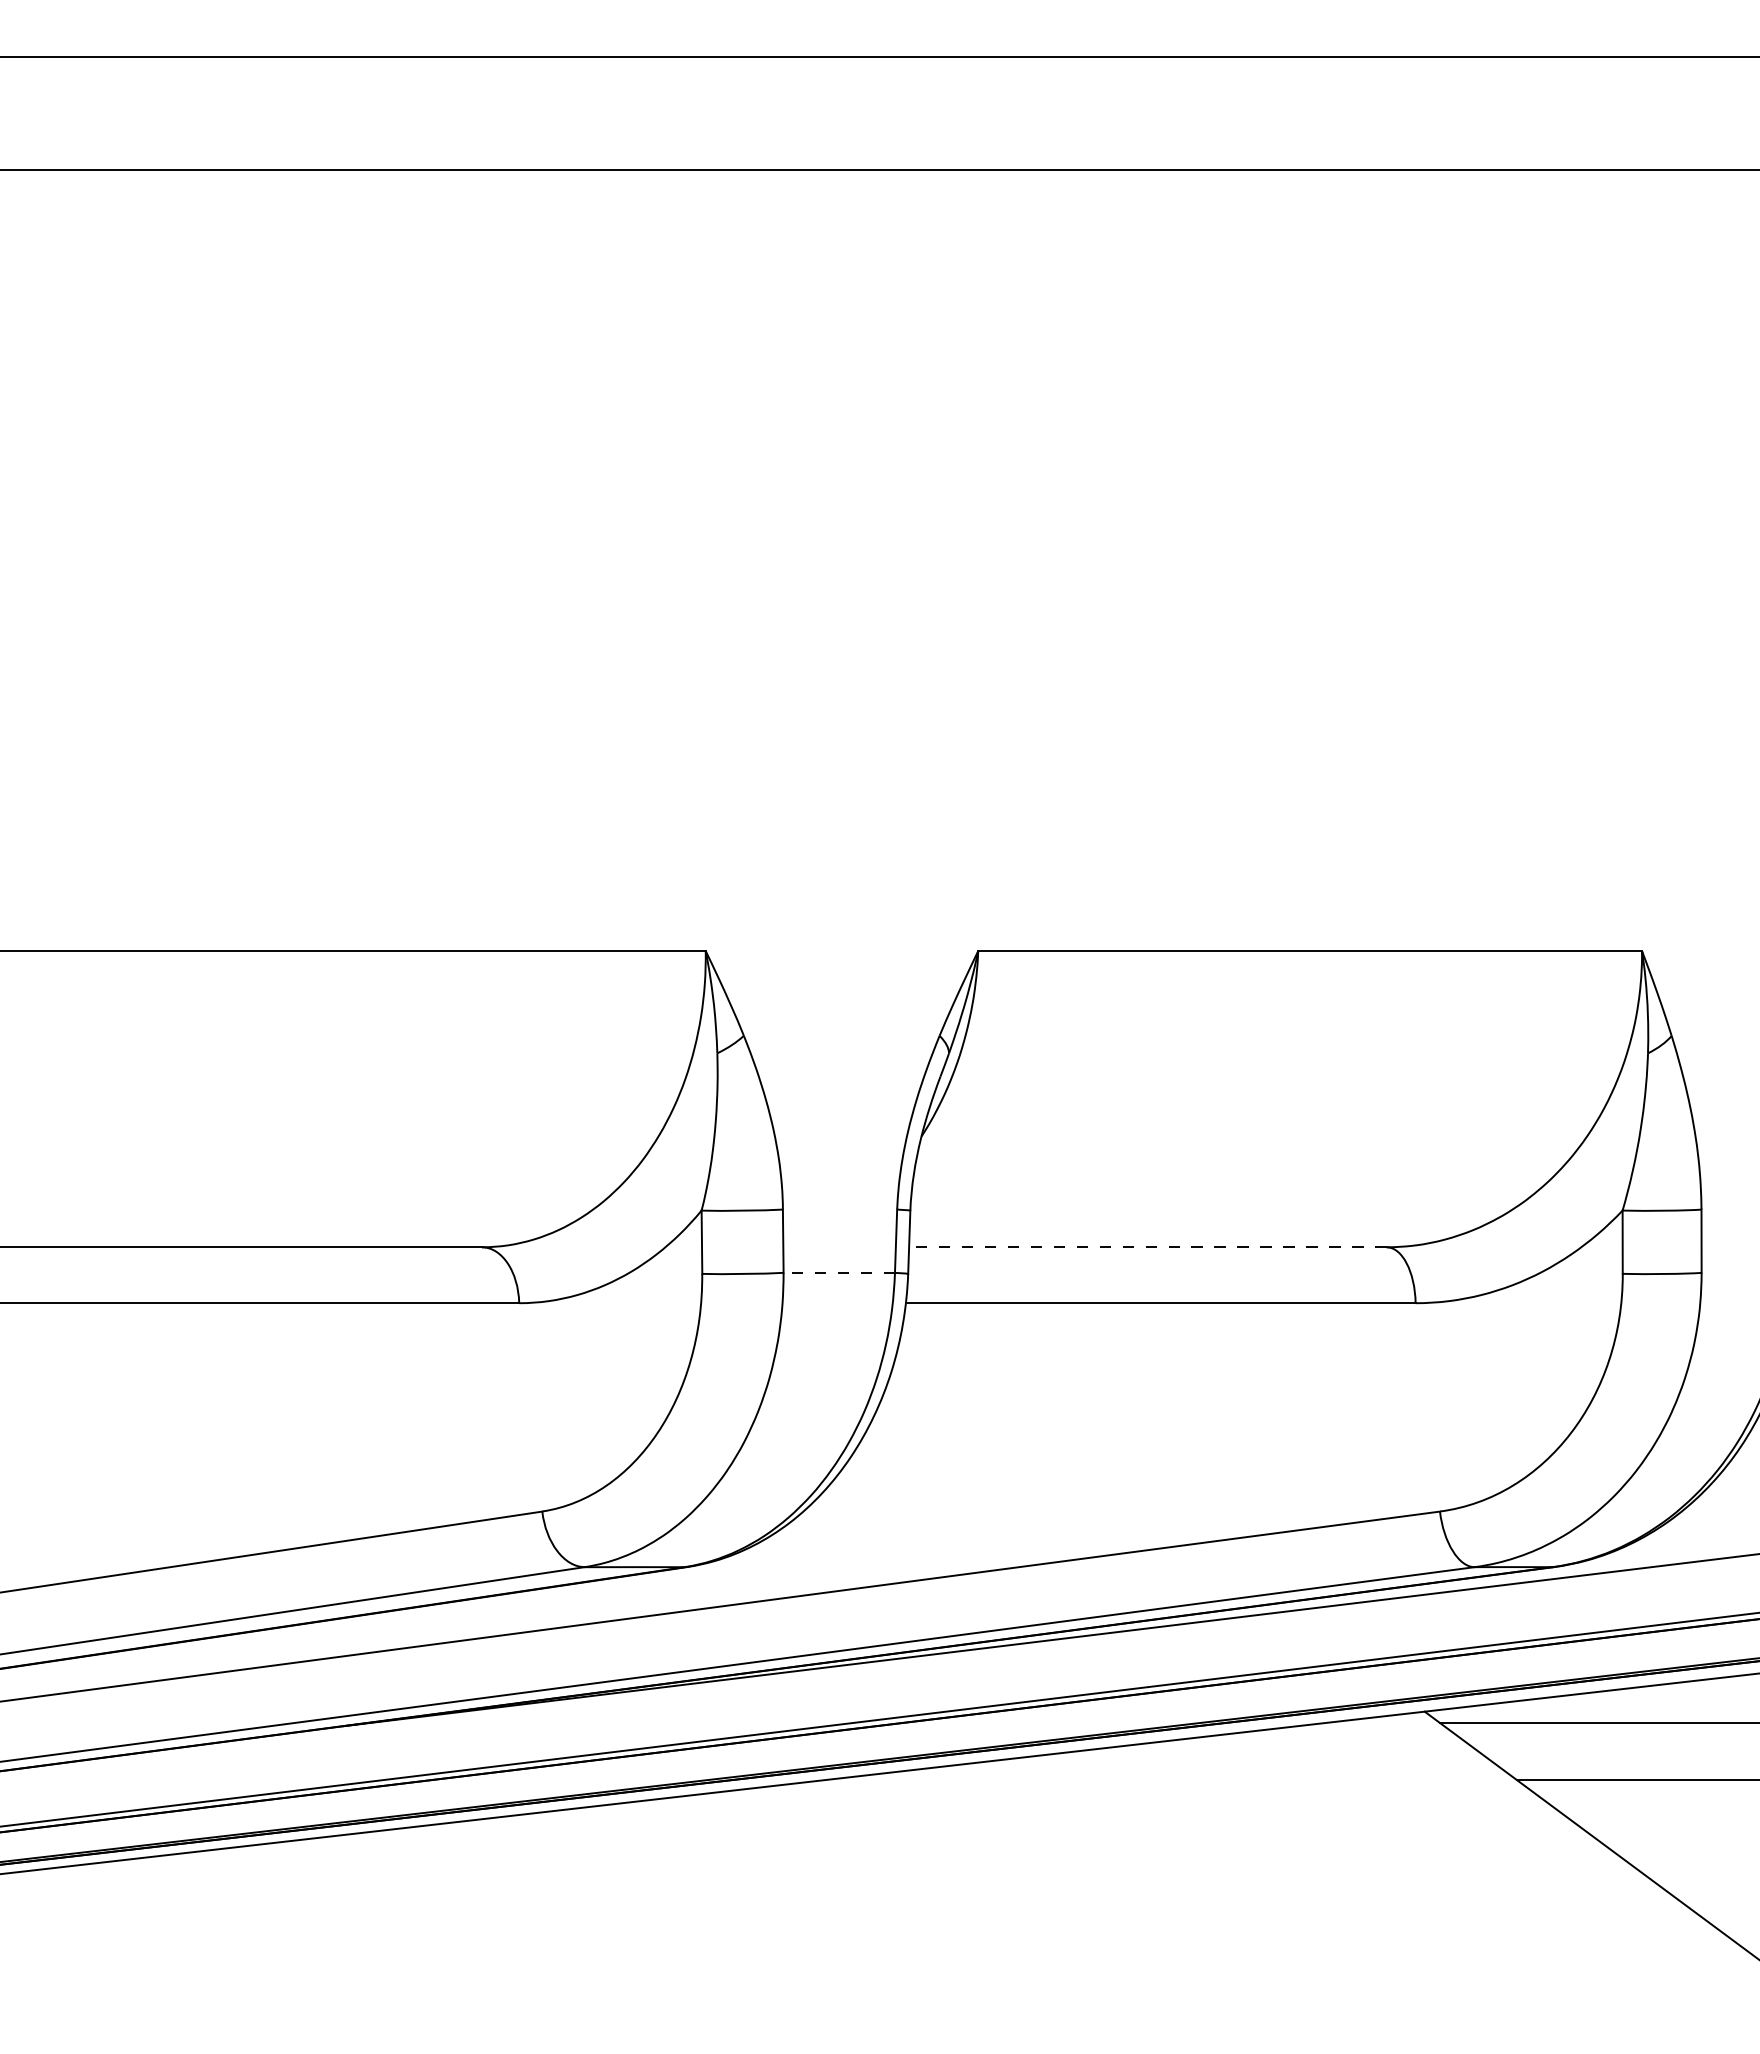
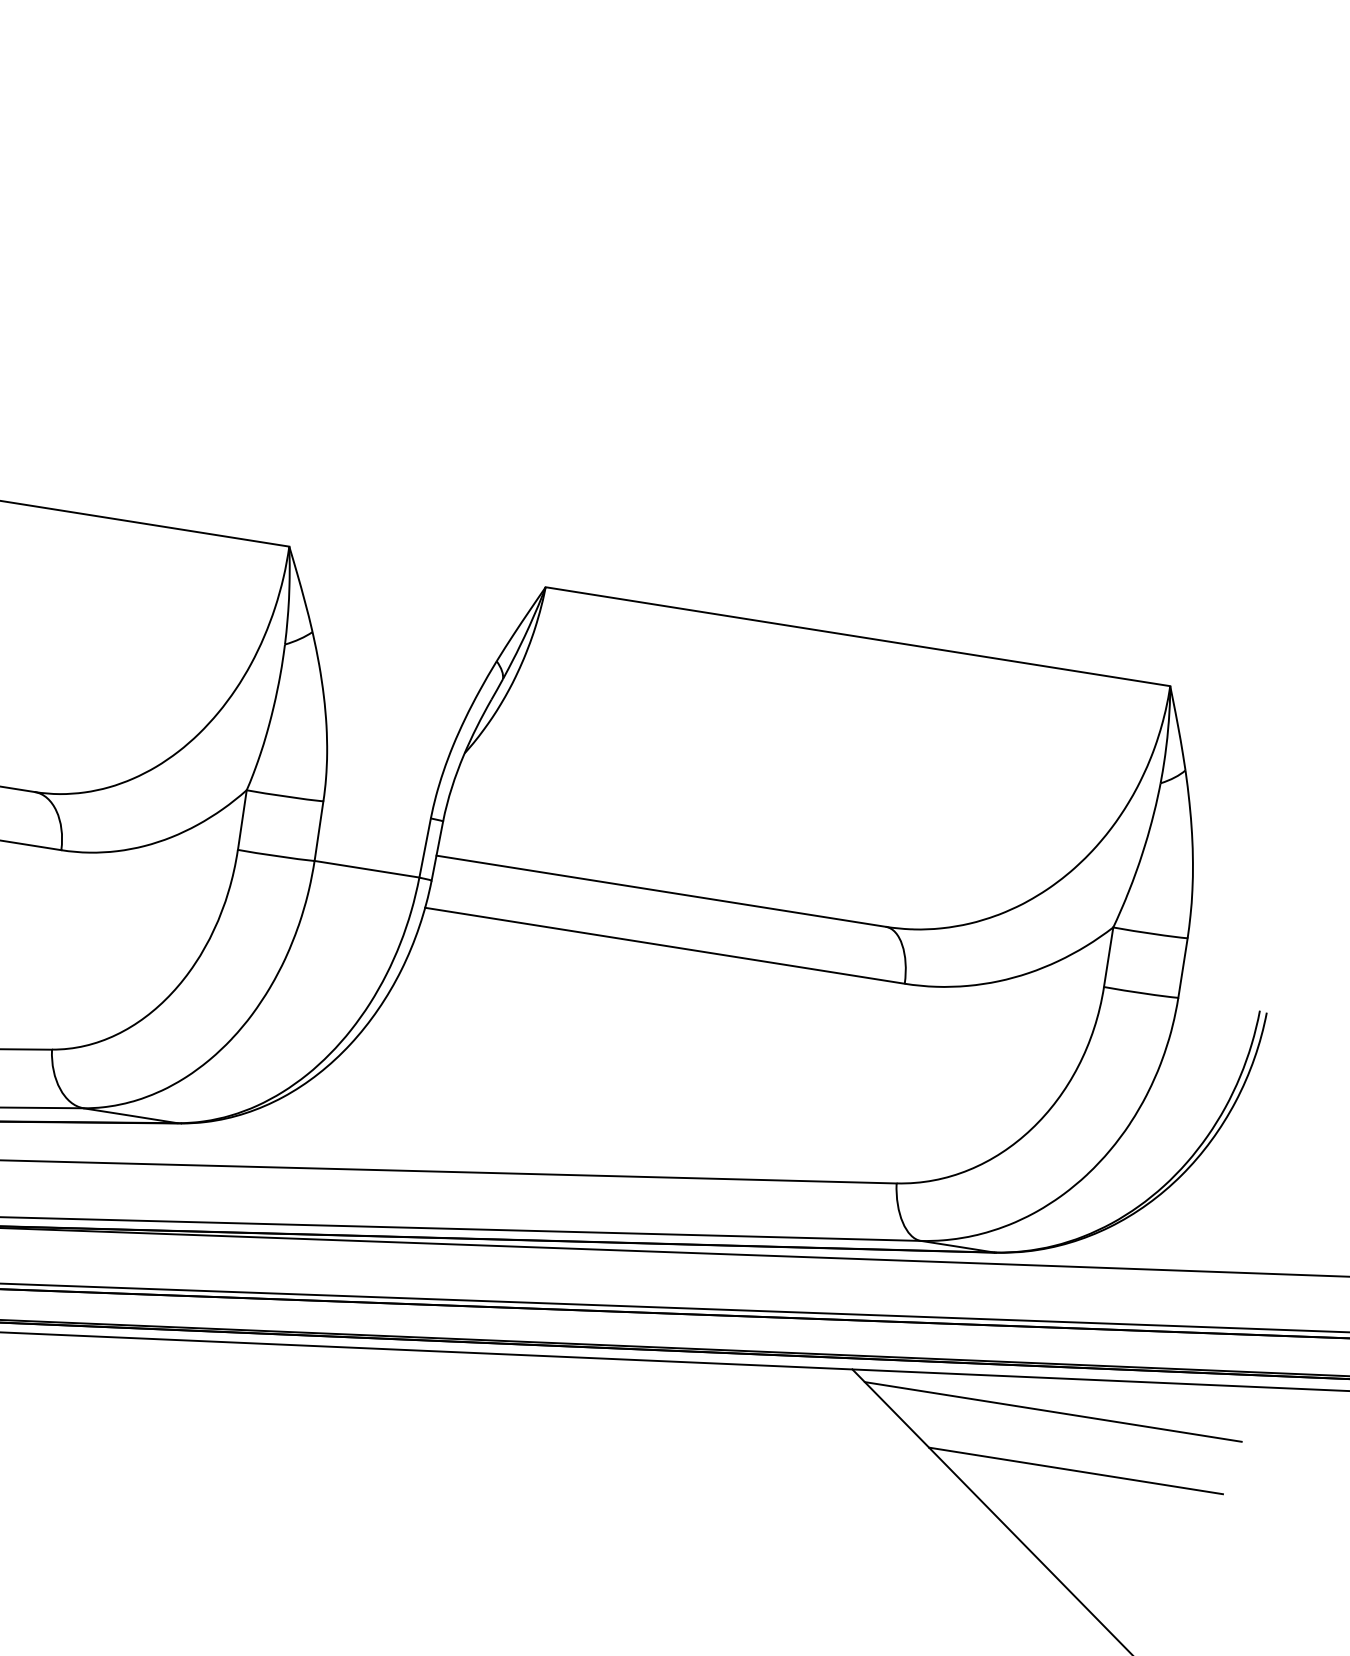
line: (1147, 1247) -> (660, 891), dashed -> solid
line: (839, 1272) -> (367, 869), dashed -> solid

